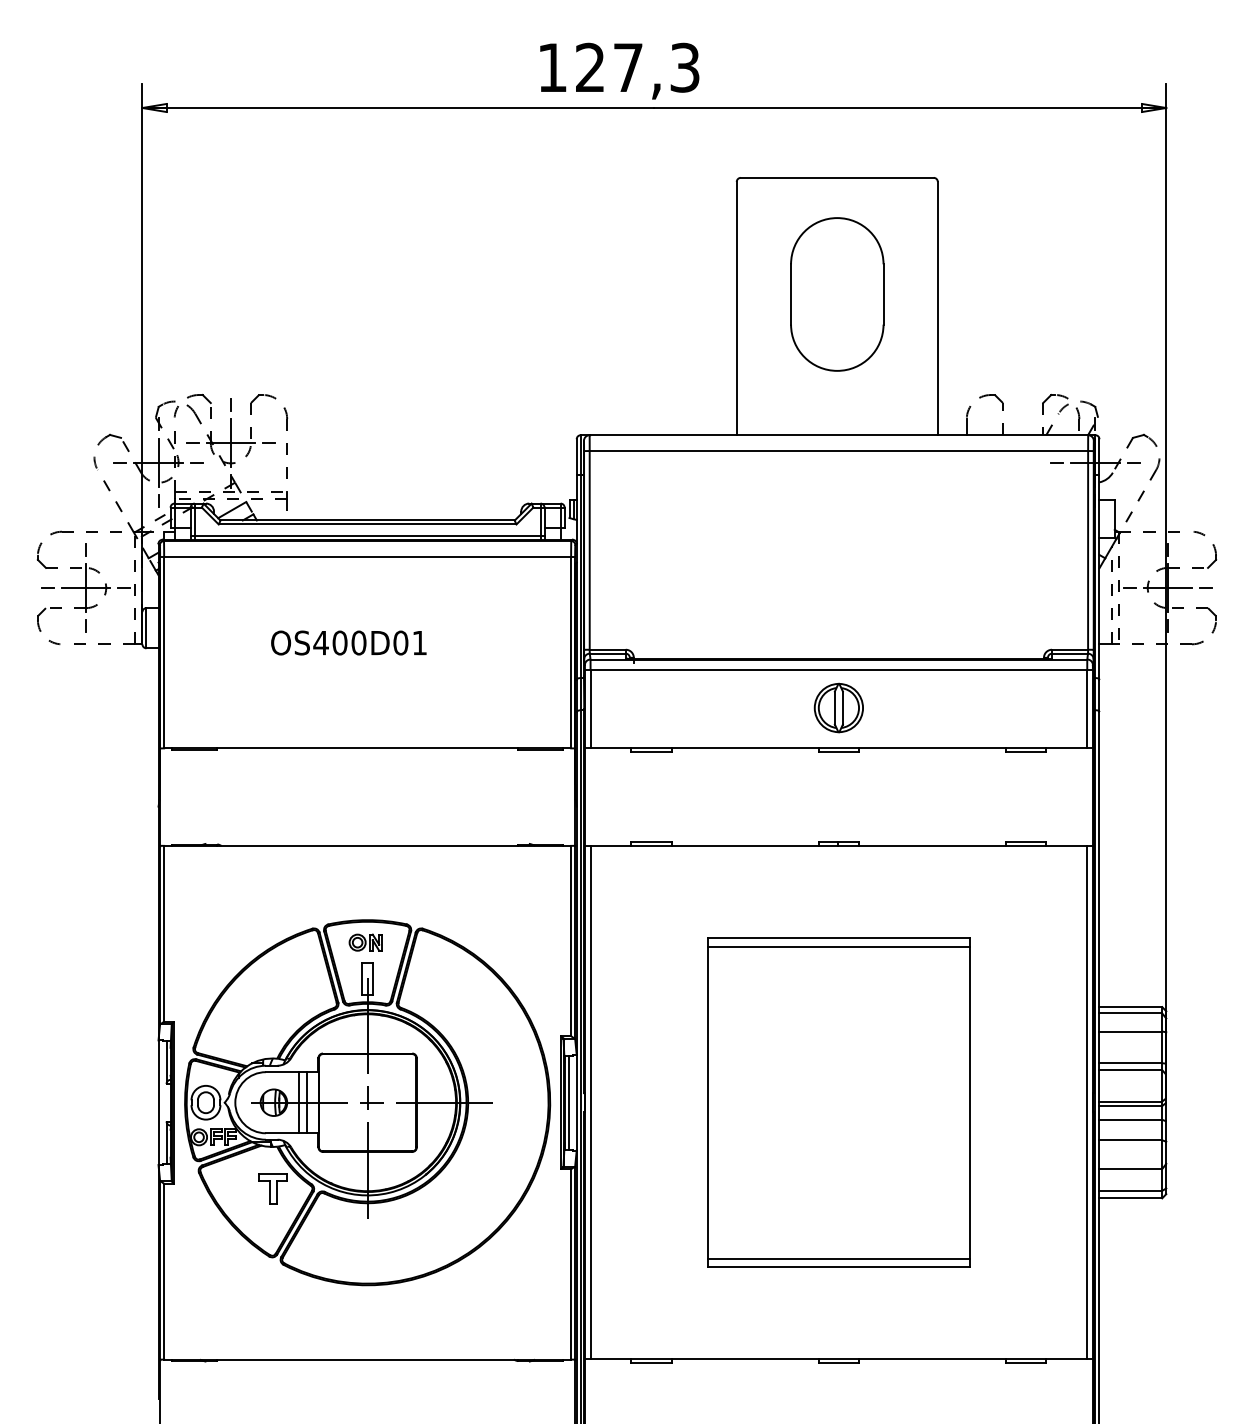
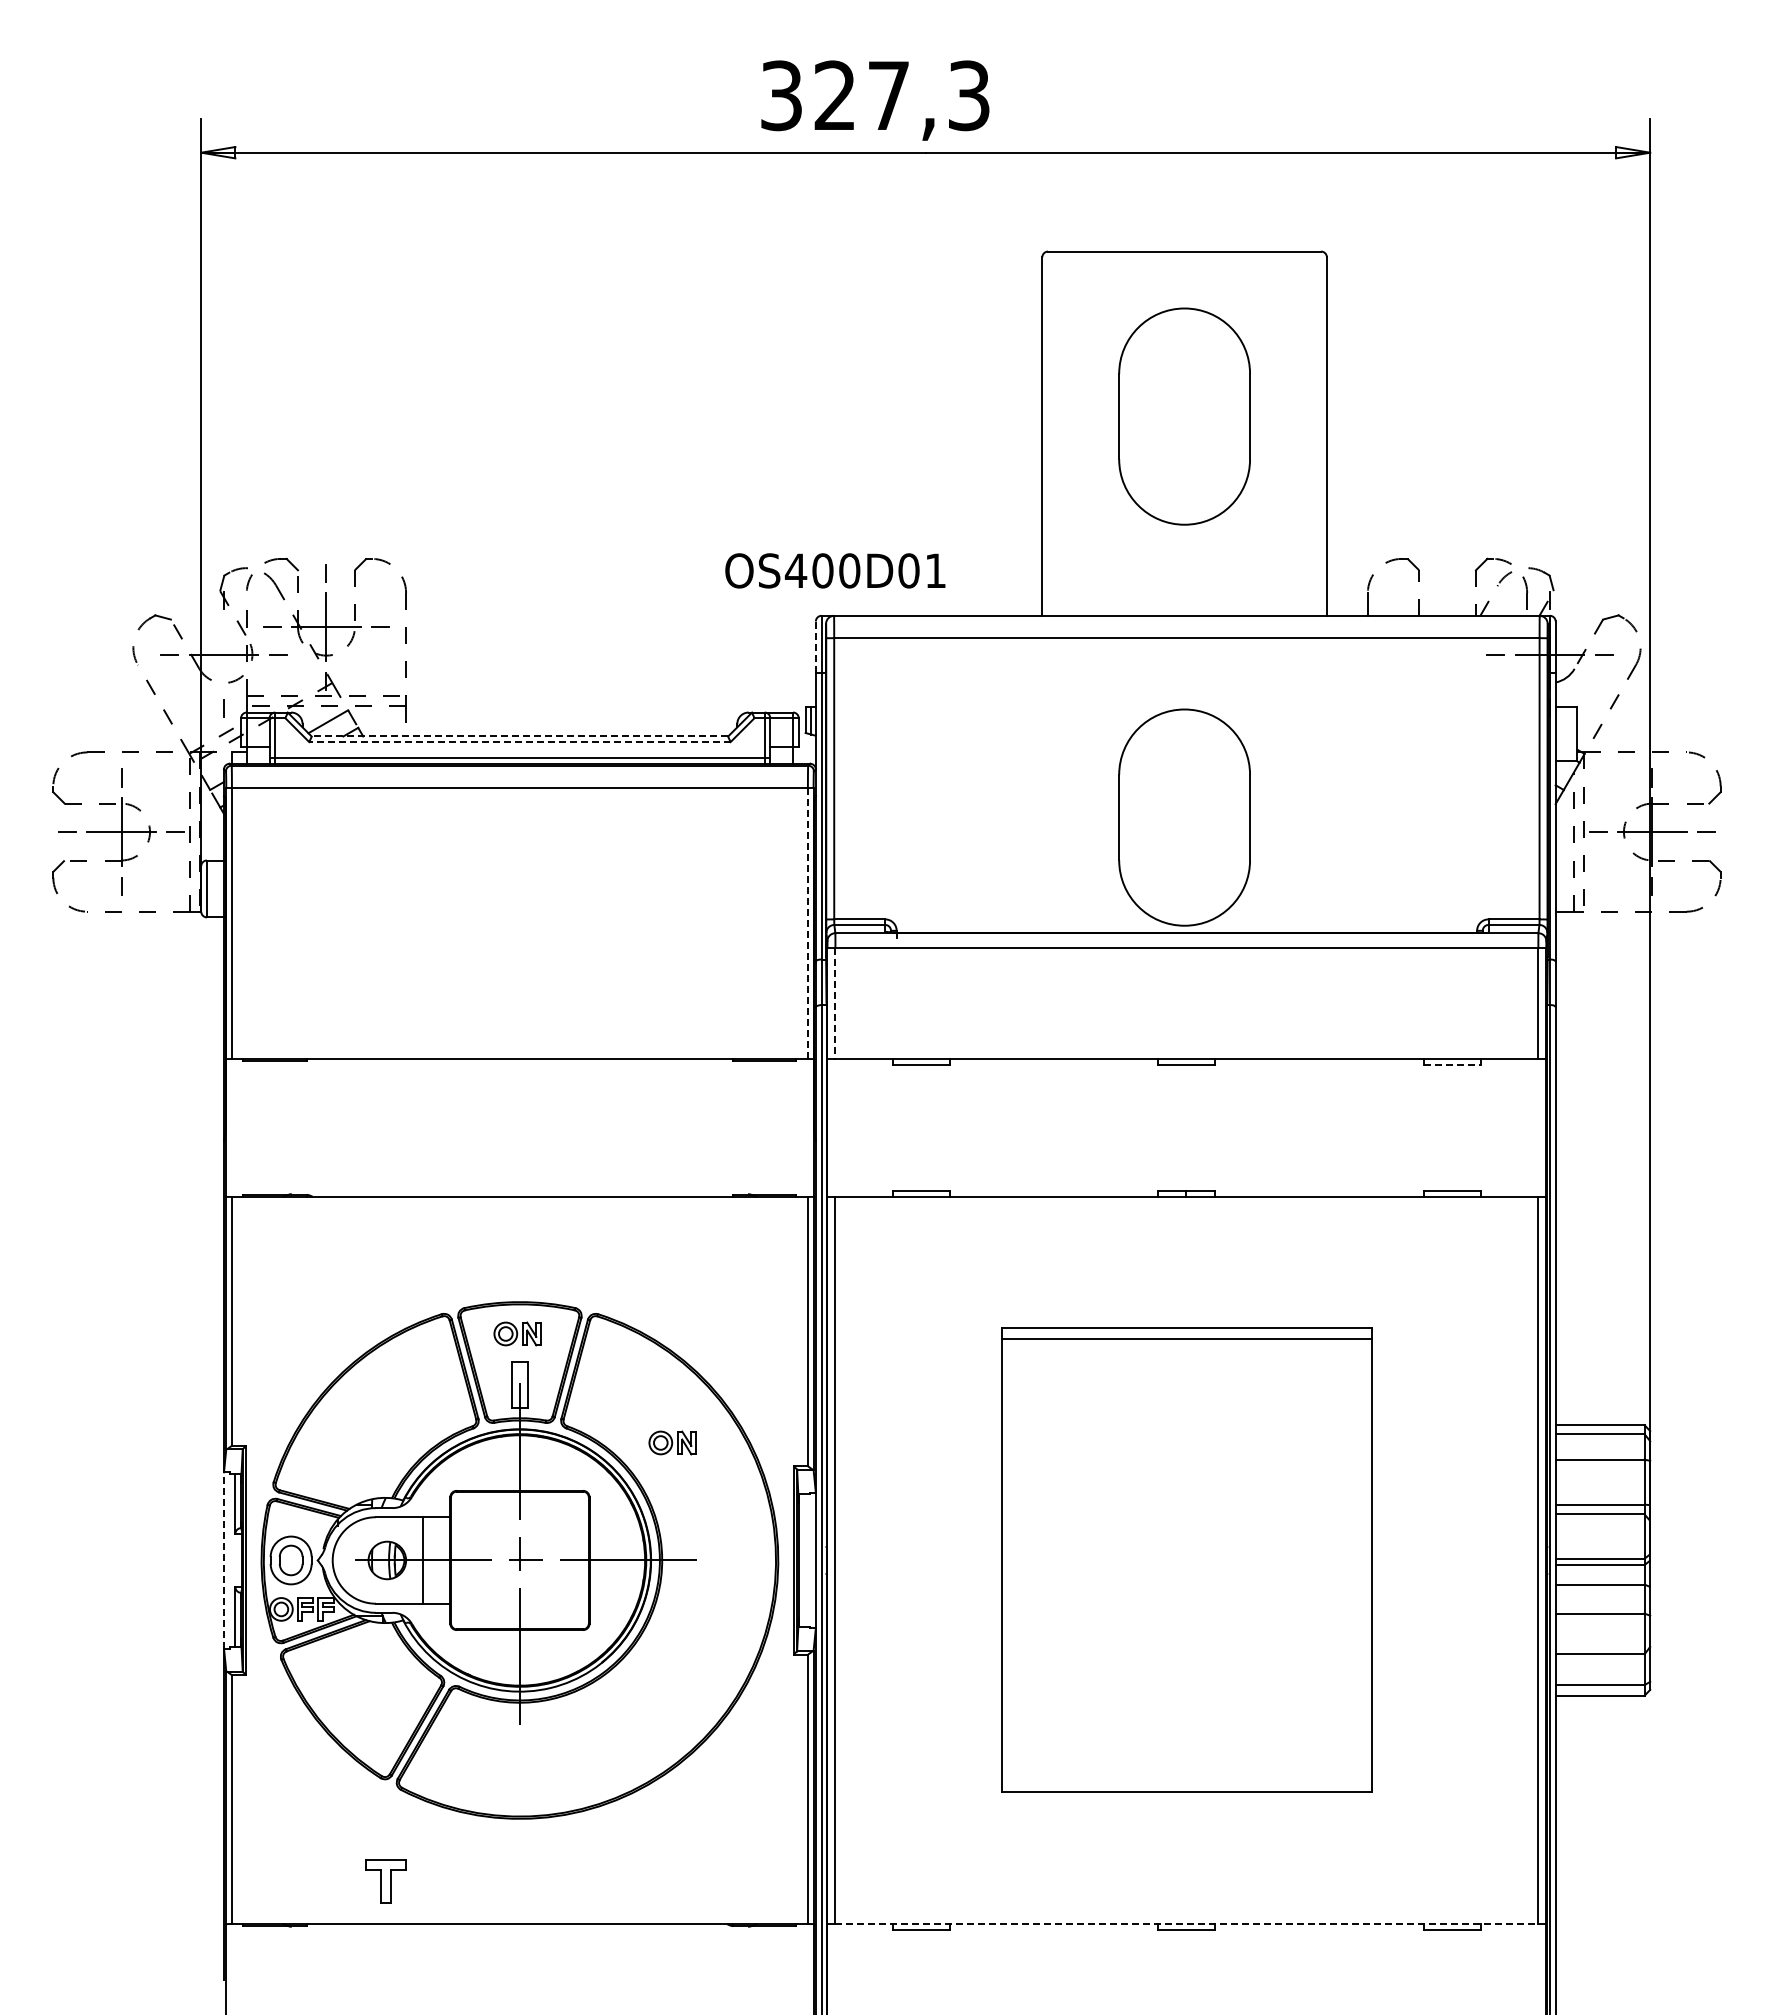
text: (552, 67) -> (781, 95), 127,3 -> 327,3
line: (576, 457) -> (815, 647), solid -> dashed
line: (158, 462) -> (224, 654), removed
line: (367, 520) -> (519, 736), solid -> dashed
line: (367, 524) -> (519, 742), solid -> dashed
part: (837, 577) -> (1184, 817), added
text: (348, 642) -> (835, 570), moved
line: (570, 652) -> (807, 923), solid -> dashed
part: (838, 707) -> (1186, 1001), removed
line: (590, 709) -> (835, 1003), solid -> dashed
line: (1026, 752) -> (1452, 1064), solid -> dashed
part: (475, 1019) -> (672, 1442), added
line: (158, 1102) -> (224, 1559), solid -> dashed
line: (307, 1102) -> (434, 1560), removed
line: (568, 1102) -> (804, 1560), removed
part: (272, 1188) -> (385, 1881), moved
line: (838, 1258) -> (1186, 1780), removed
line: (839, 1359) -> (1187, 1923), solid -> dashed

